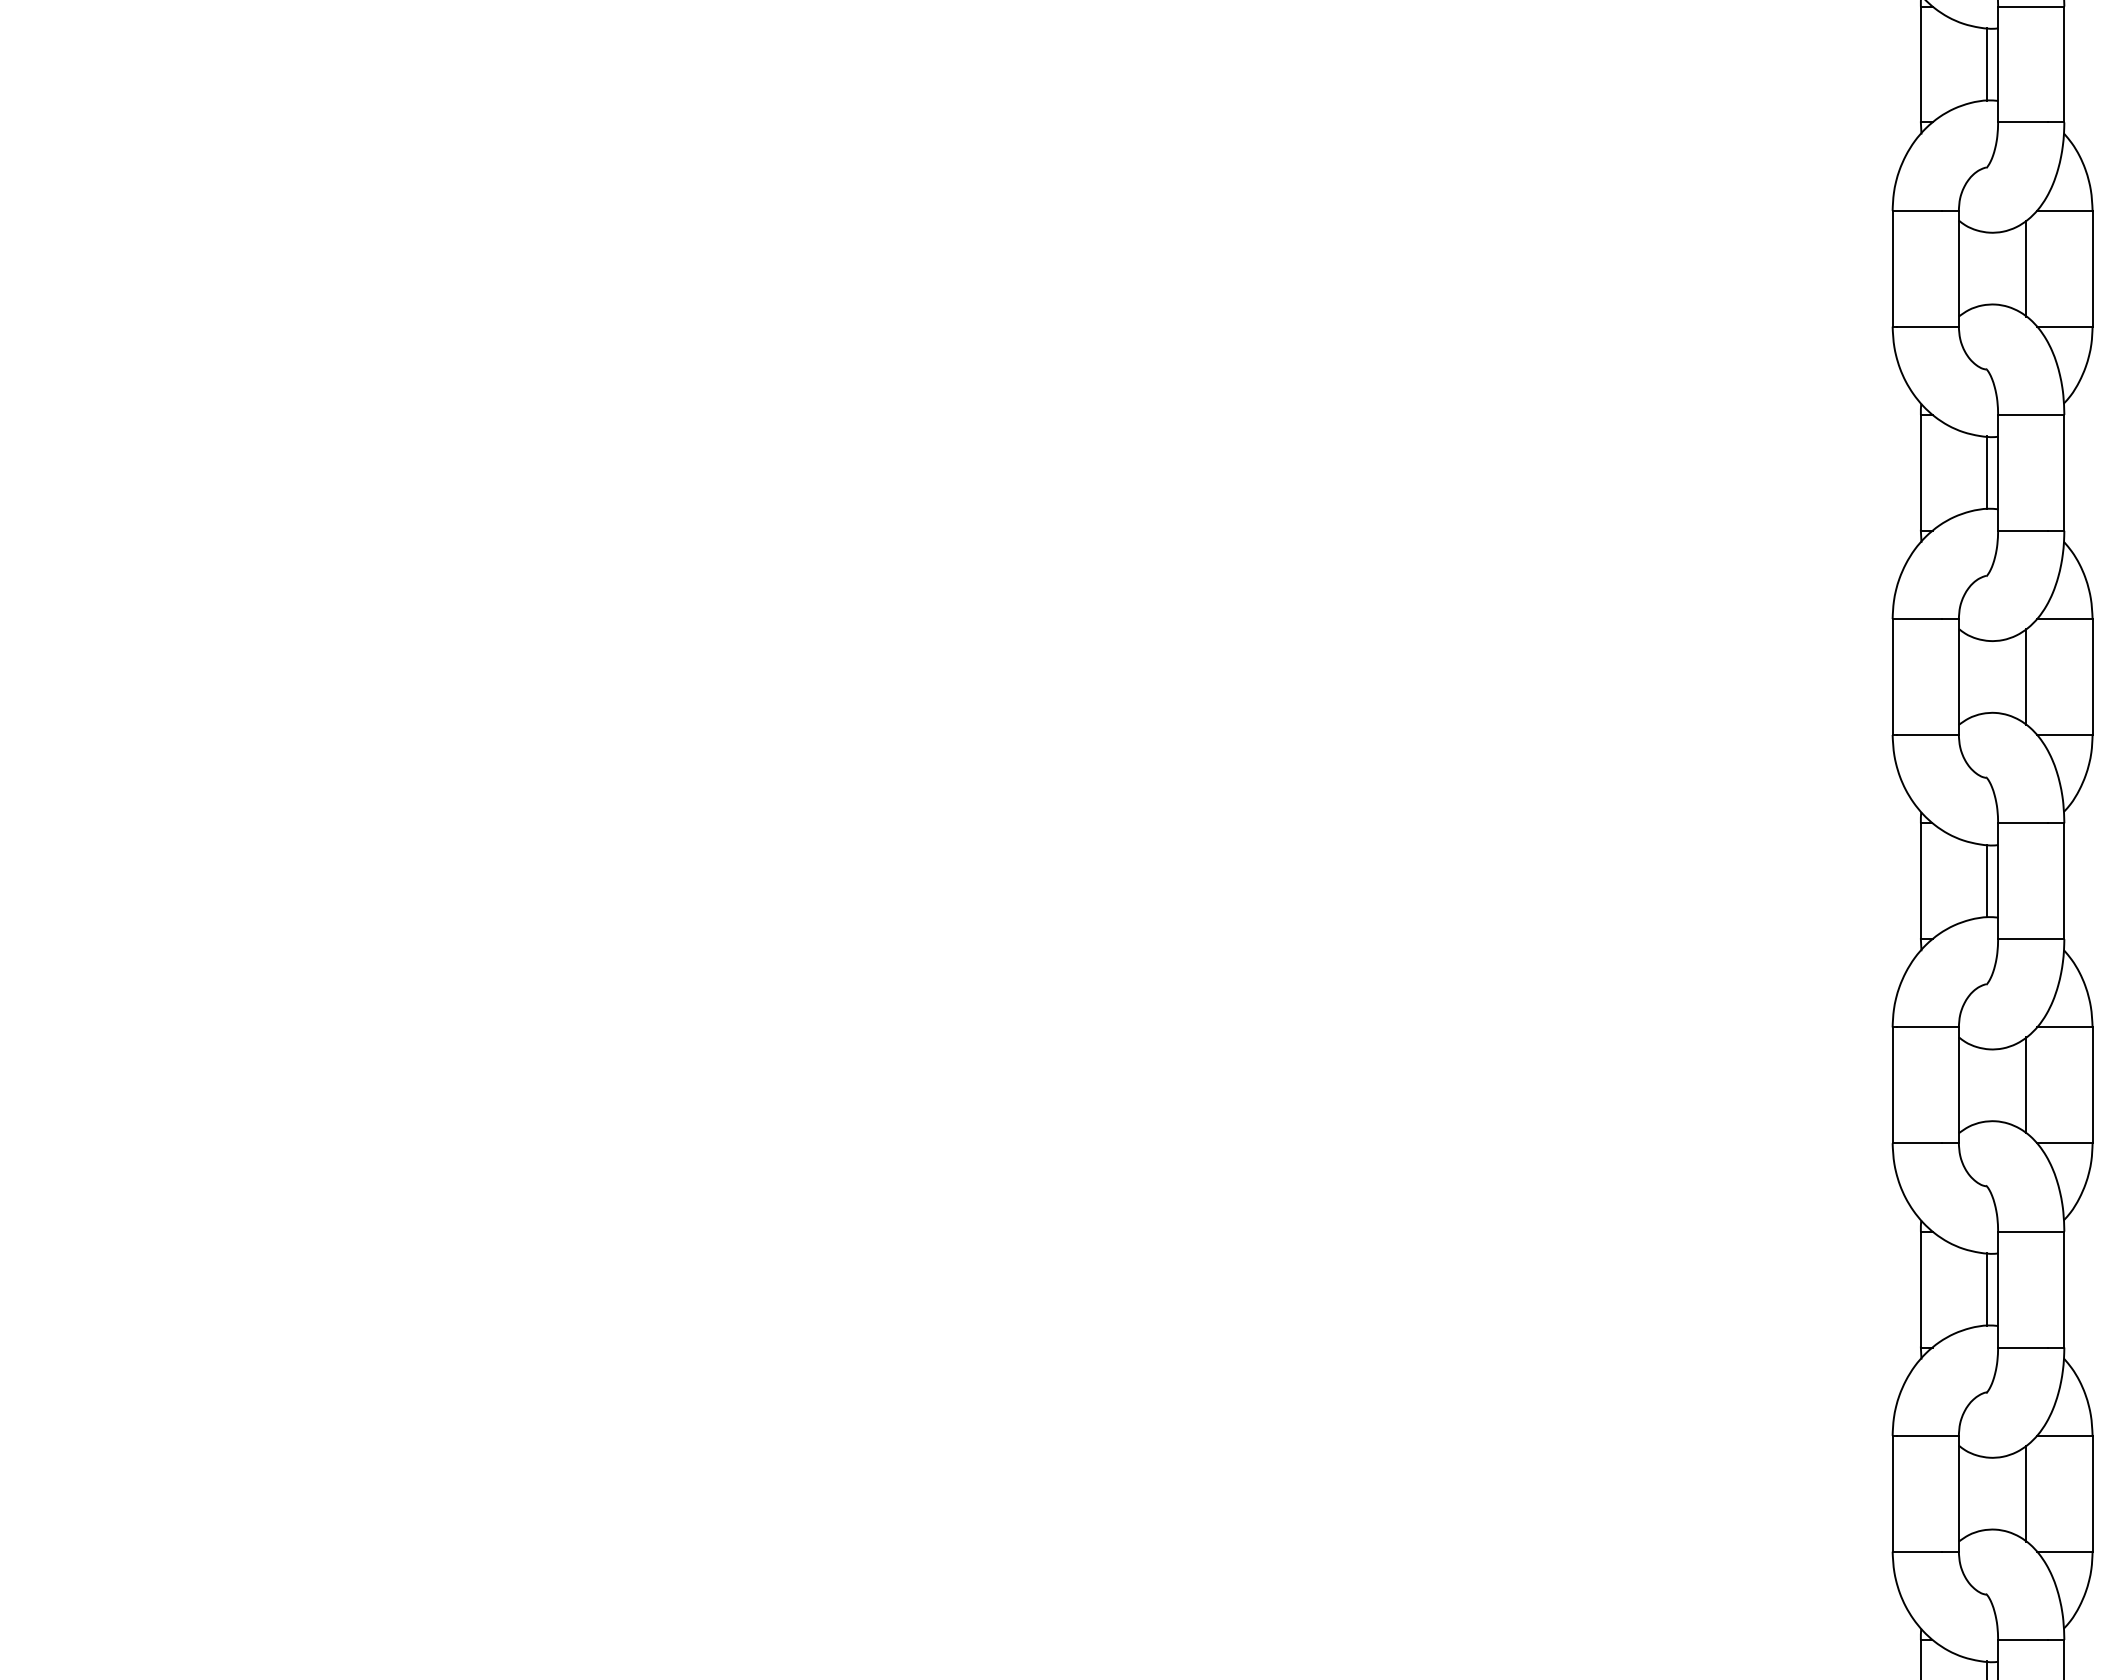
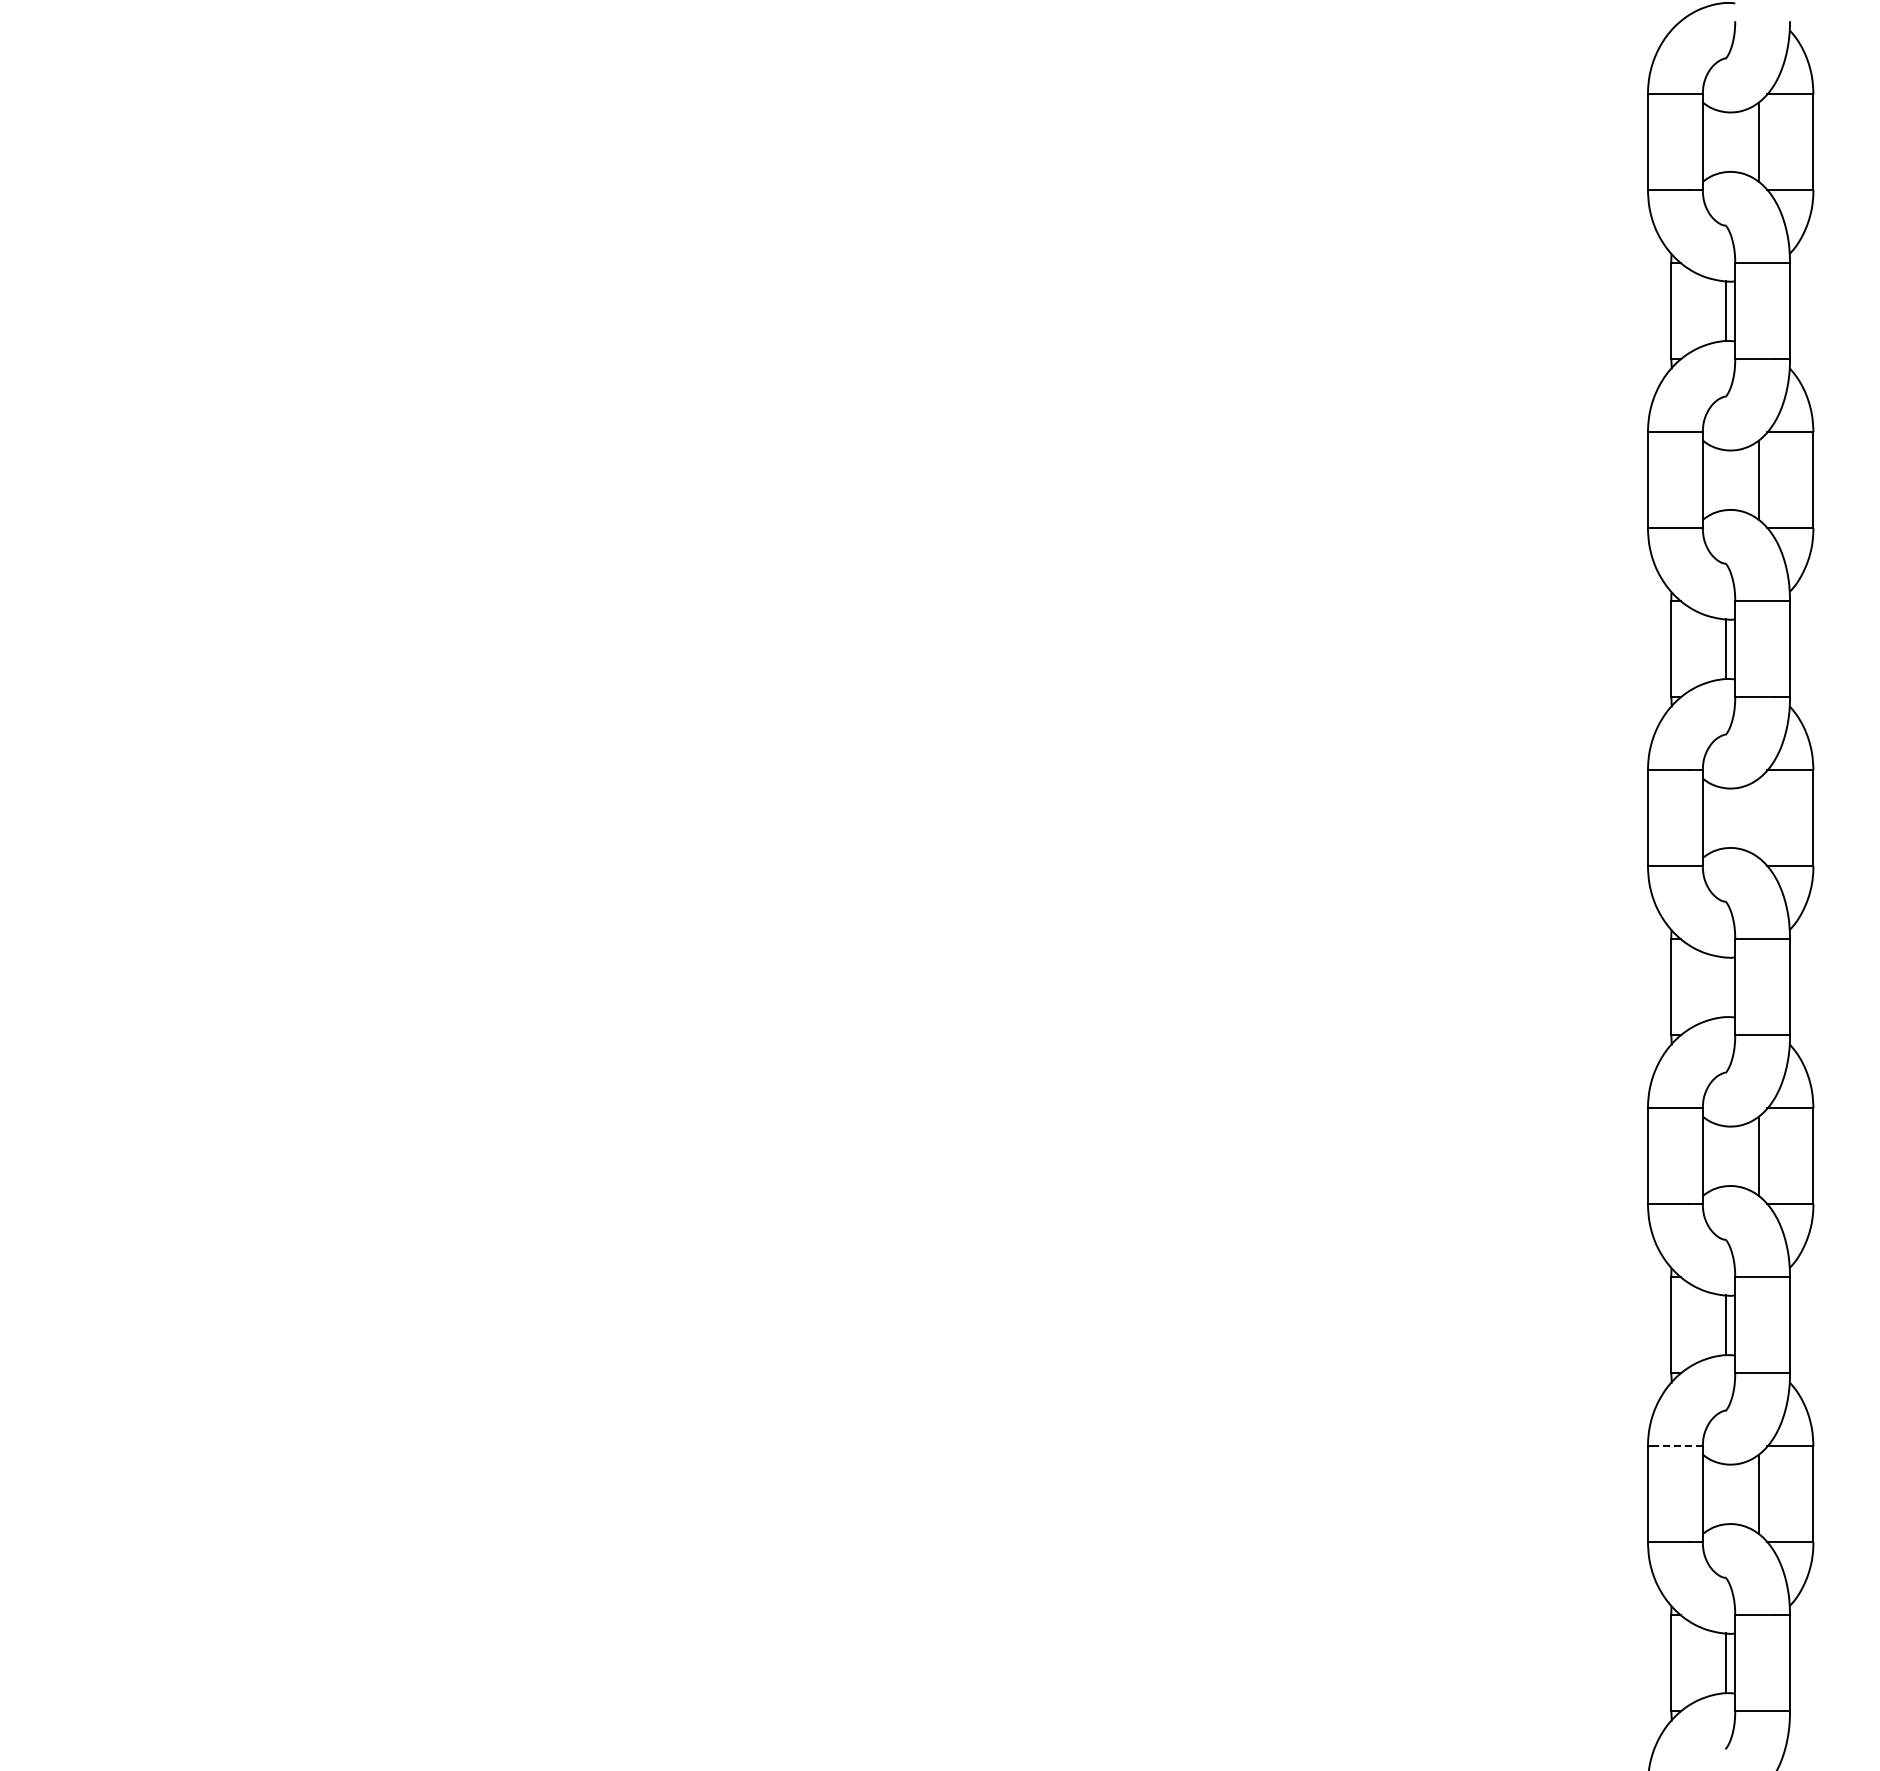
line: (2026, 677) -> (1758, 818), removed
line: (1987, 881) -> (1726, 987), removed
line: (1928, 1435) -> (1677, 1446), solid -> dashed

